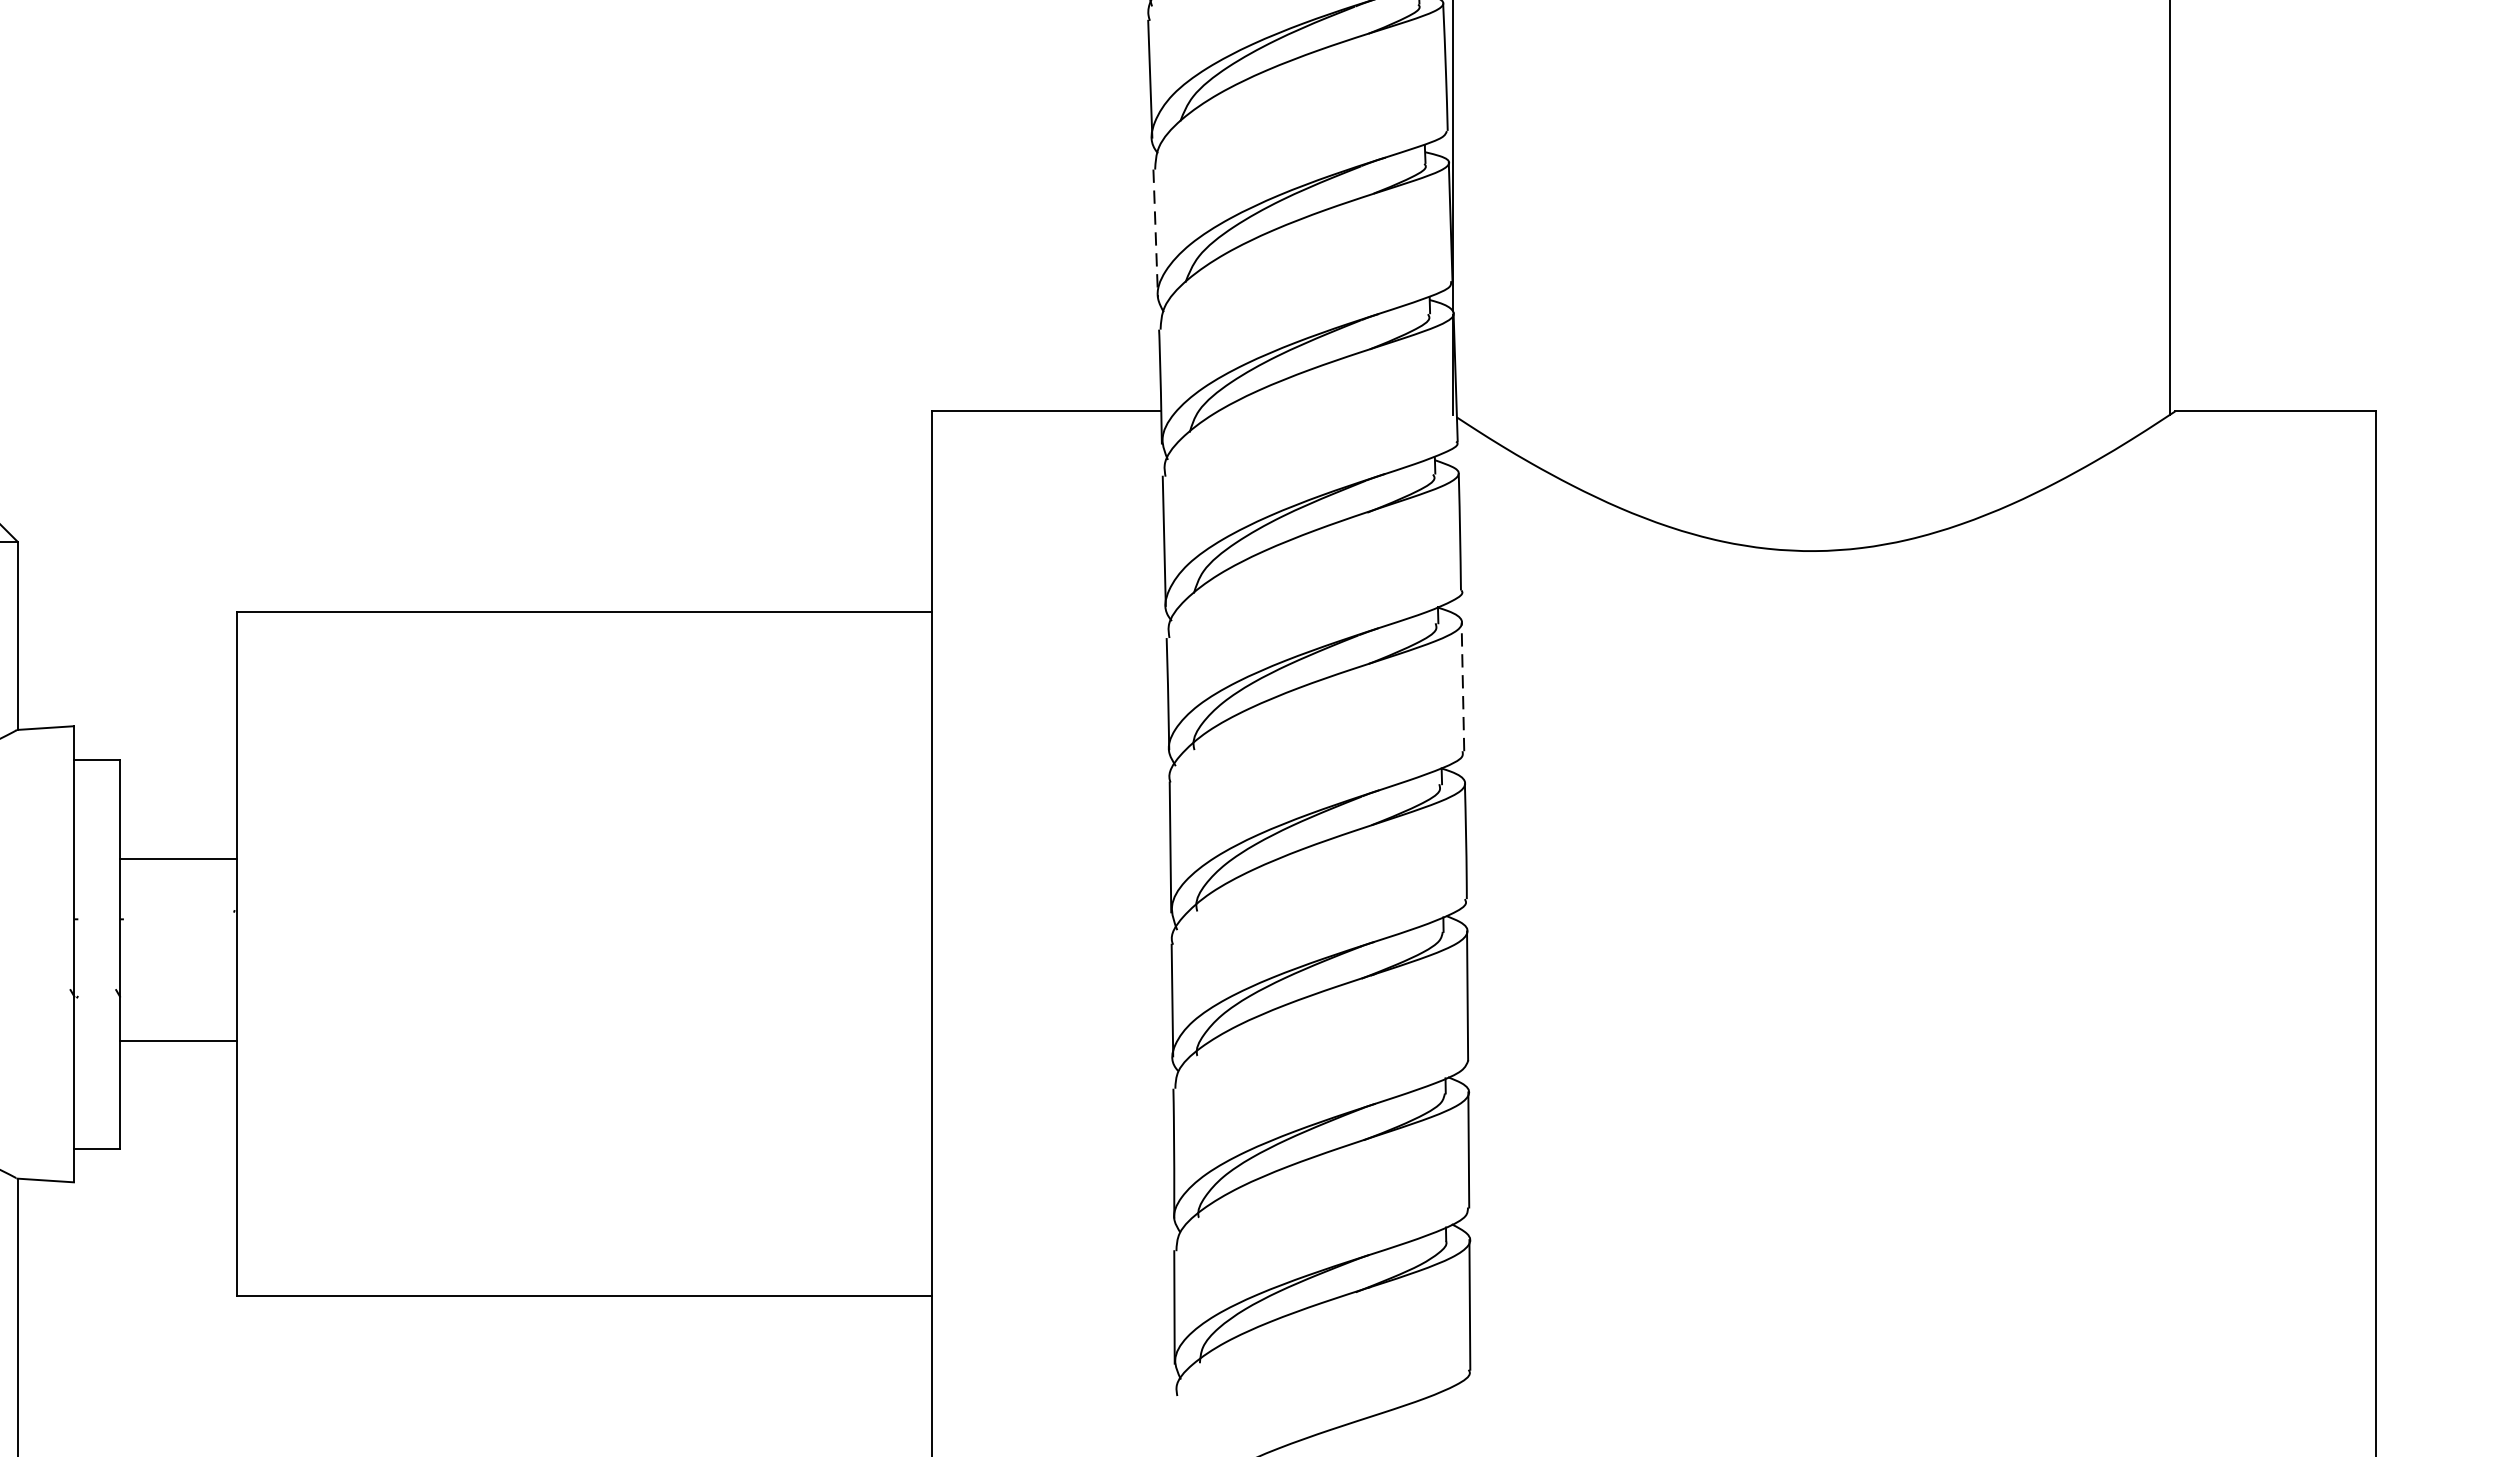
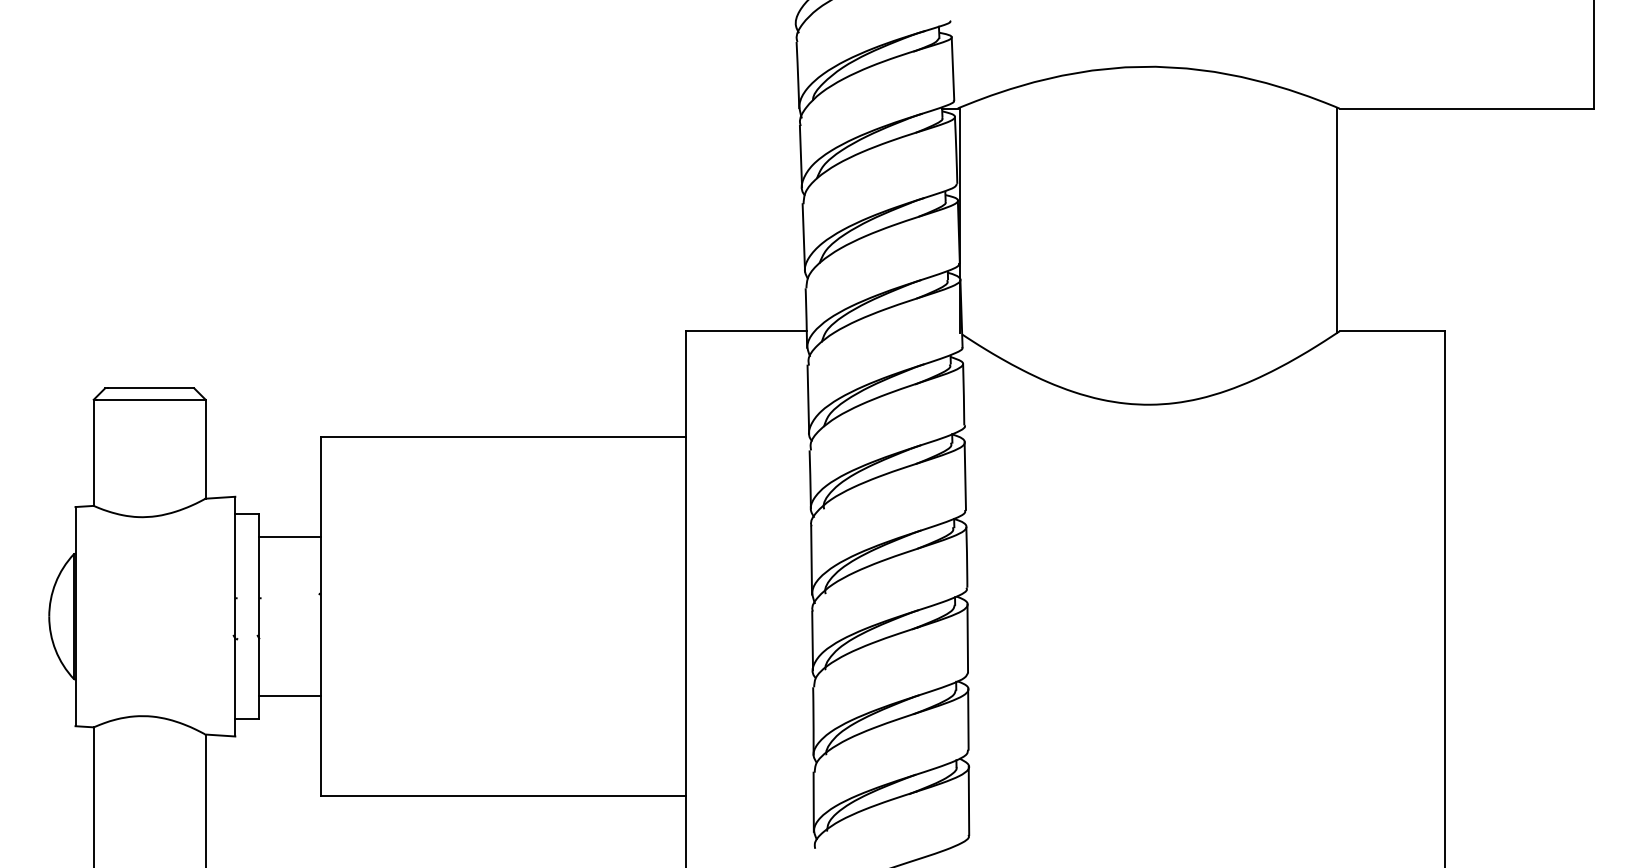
line: (1155, 232) -> (803, 237), dashed -> solid
line: (1463, 687) -> (965, 476), dashed -> solid
line: (177, 858) -> (289, 537), moved
line: (177, 1039) -> (289, 695), moved

